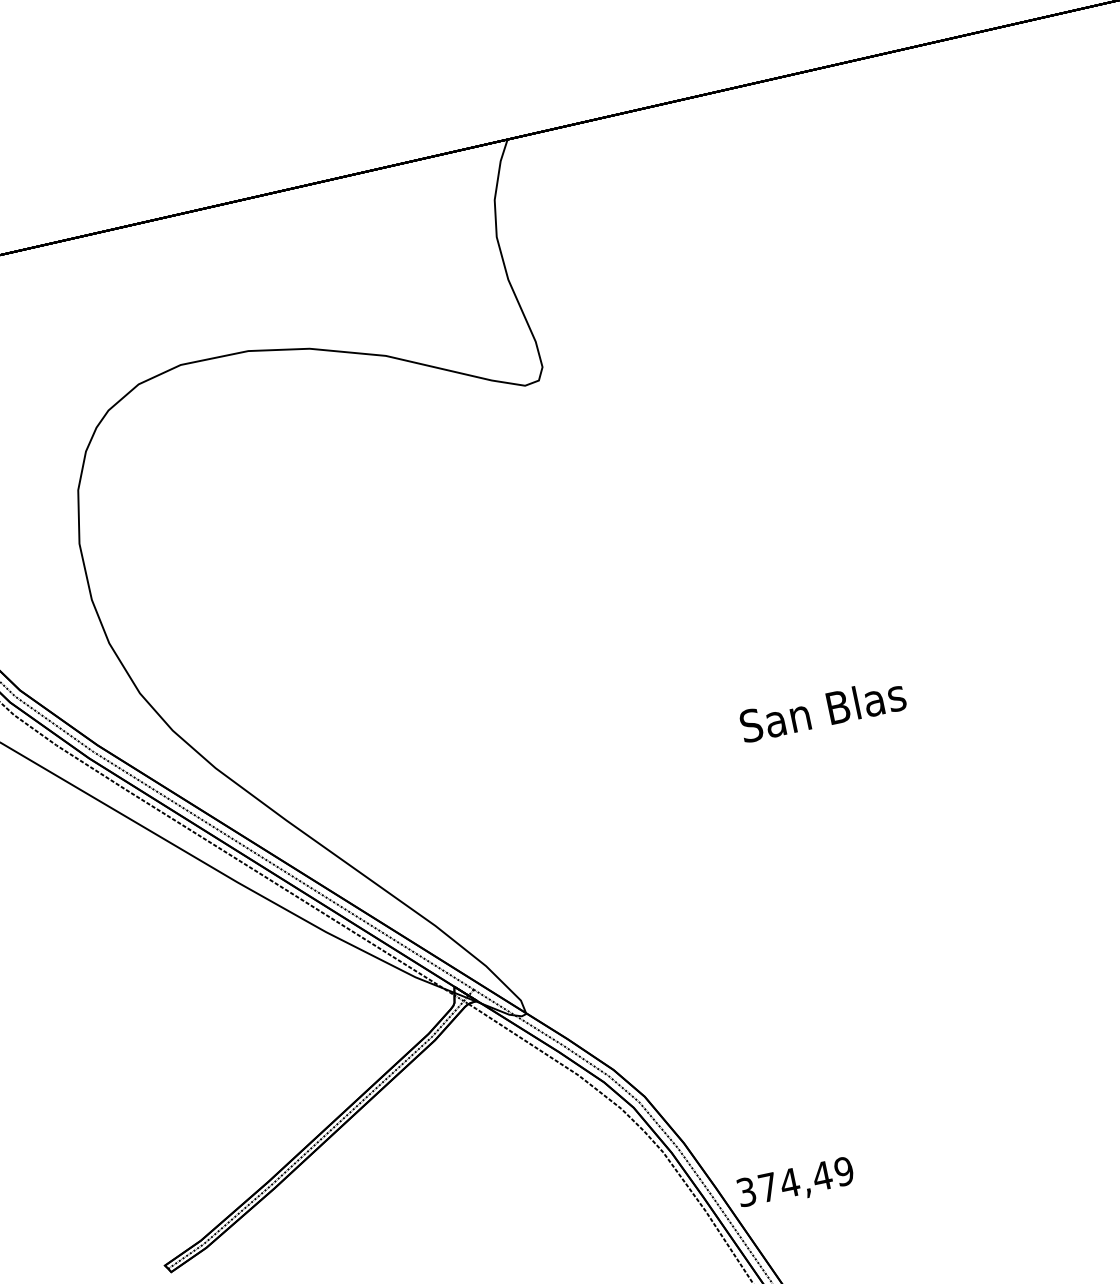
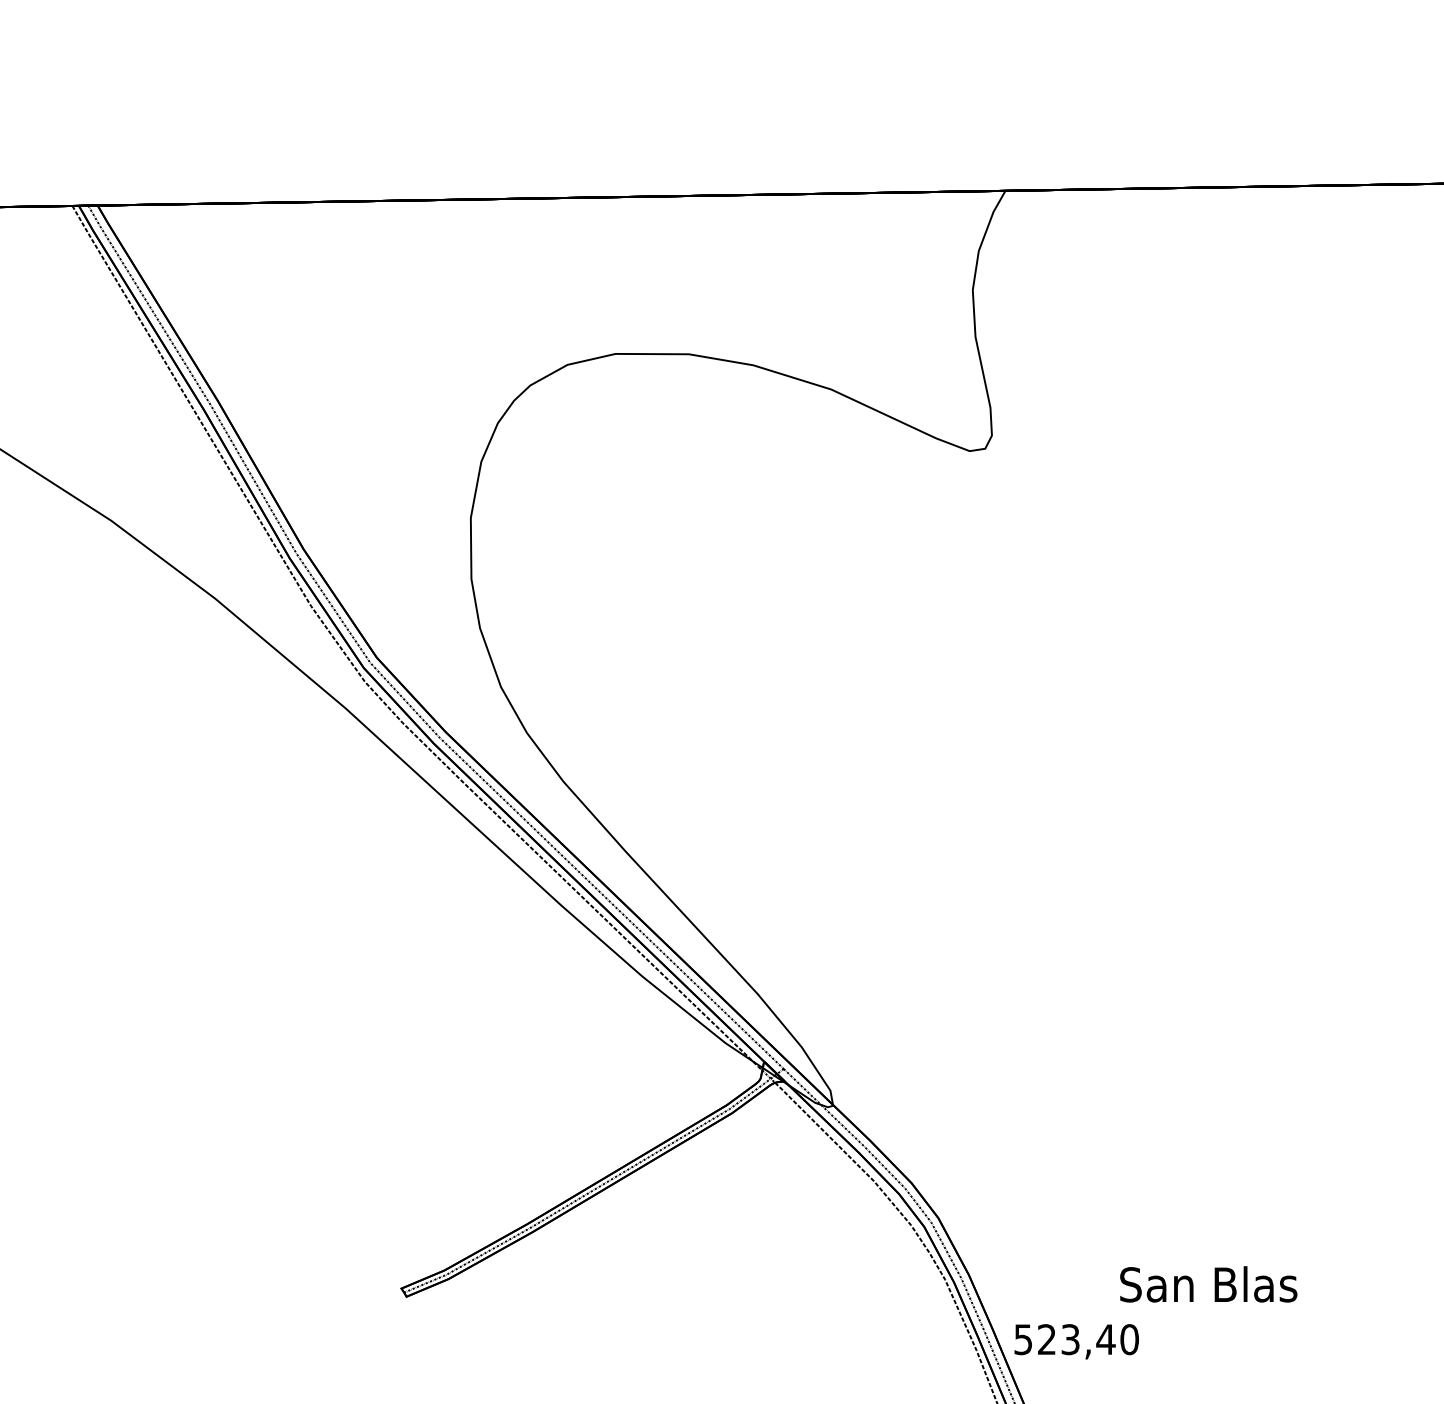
text: (822, 710) -> (1208, 1284), moved
text: (795, 1181) -> (1076, 1339), 374,49 -> 523,40

